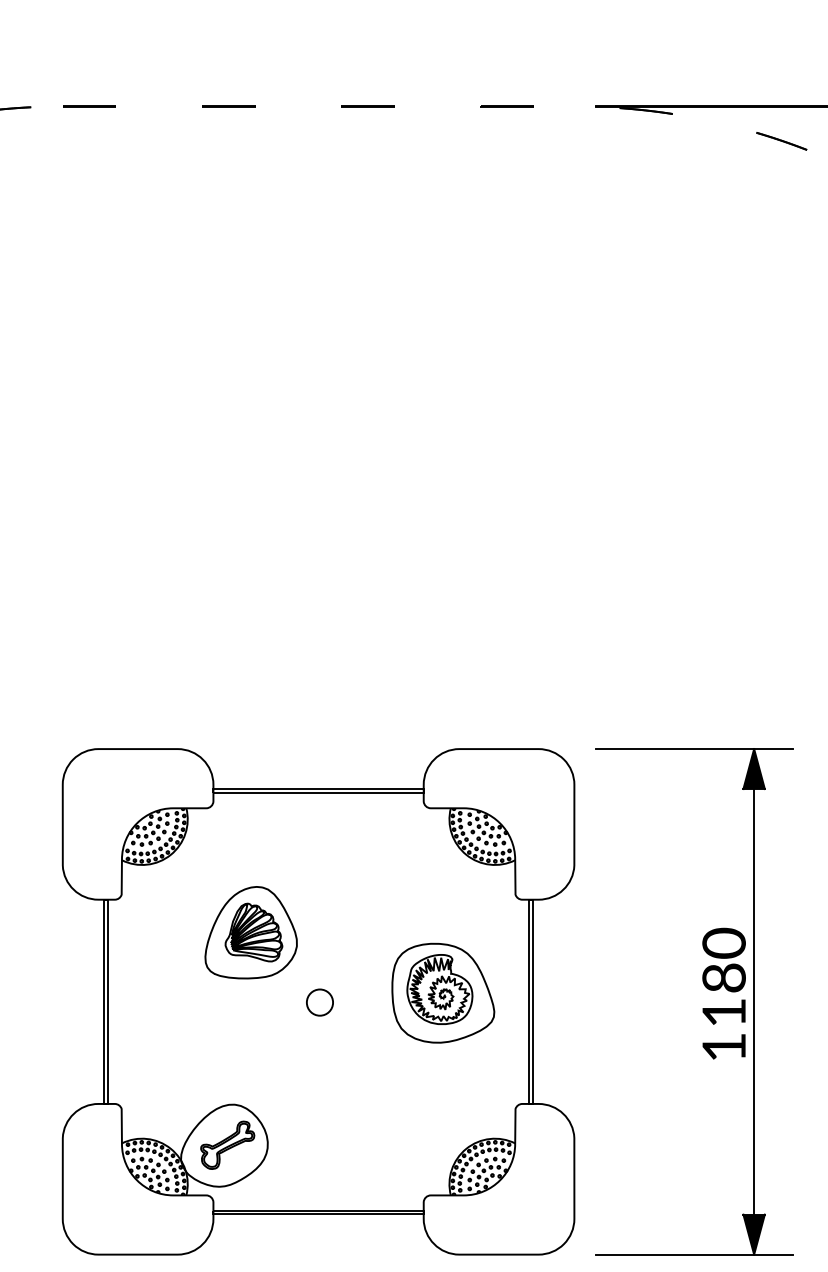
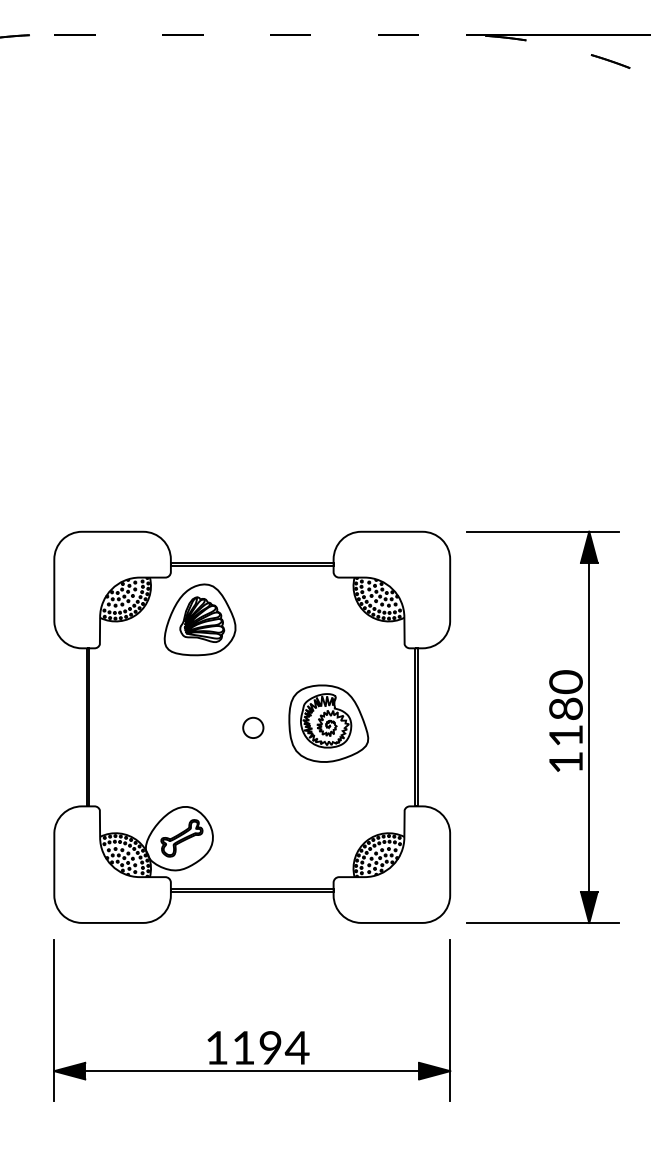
part: (250, 932) -> (199, 619), moved
part: (442, 992) -> (328, 723), moved

